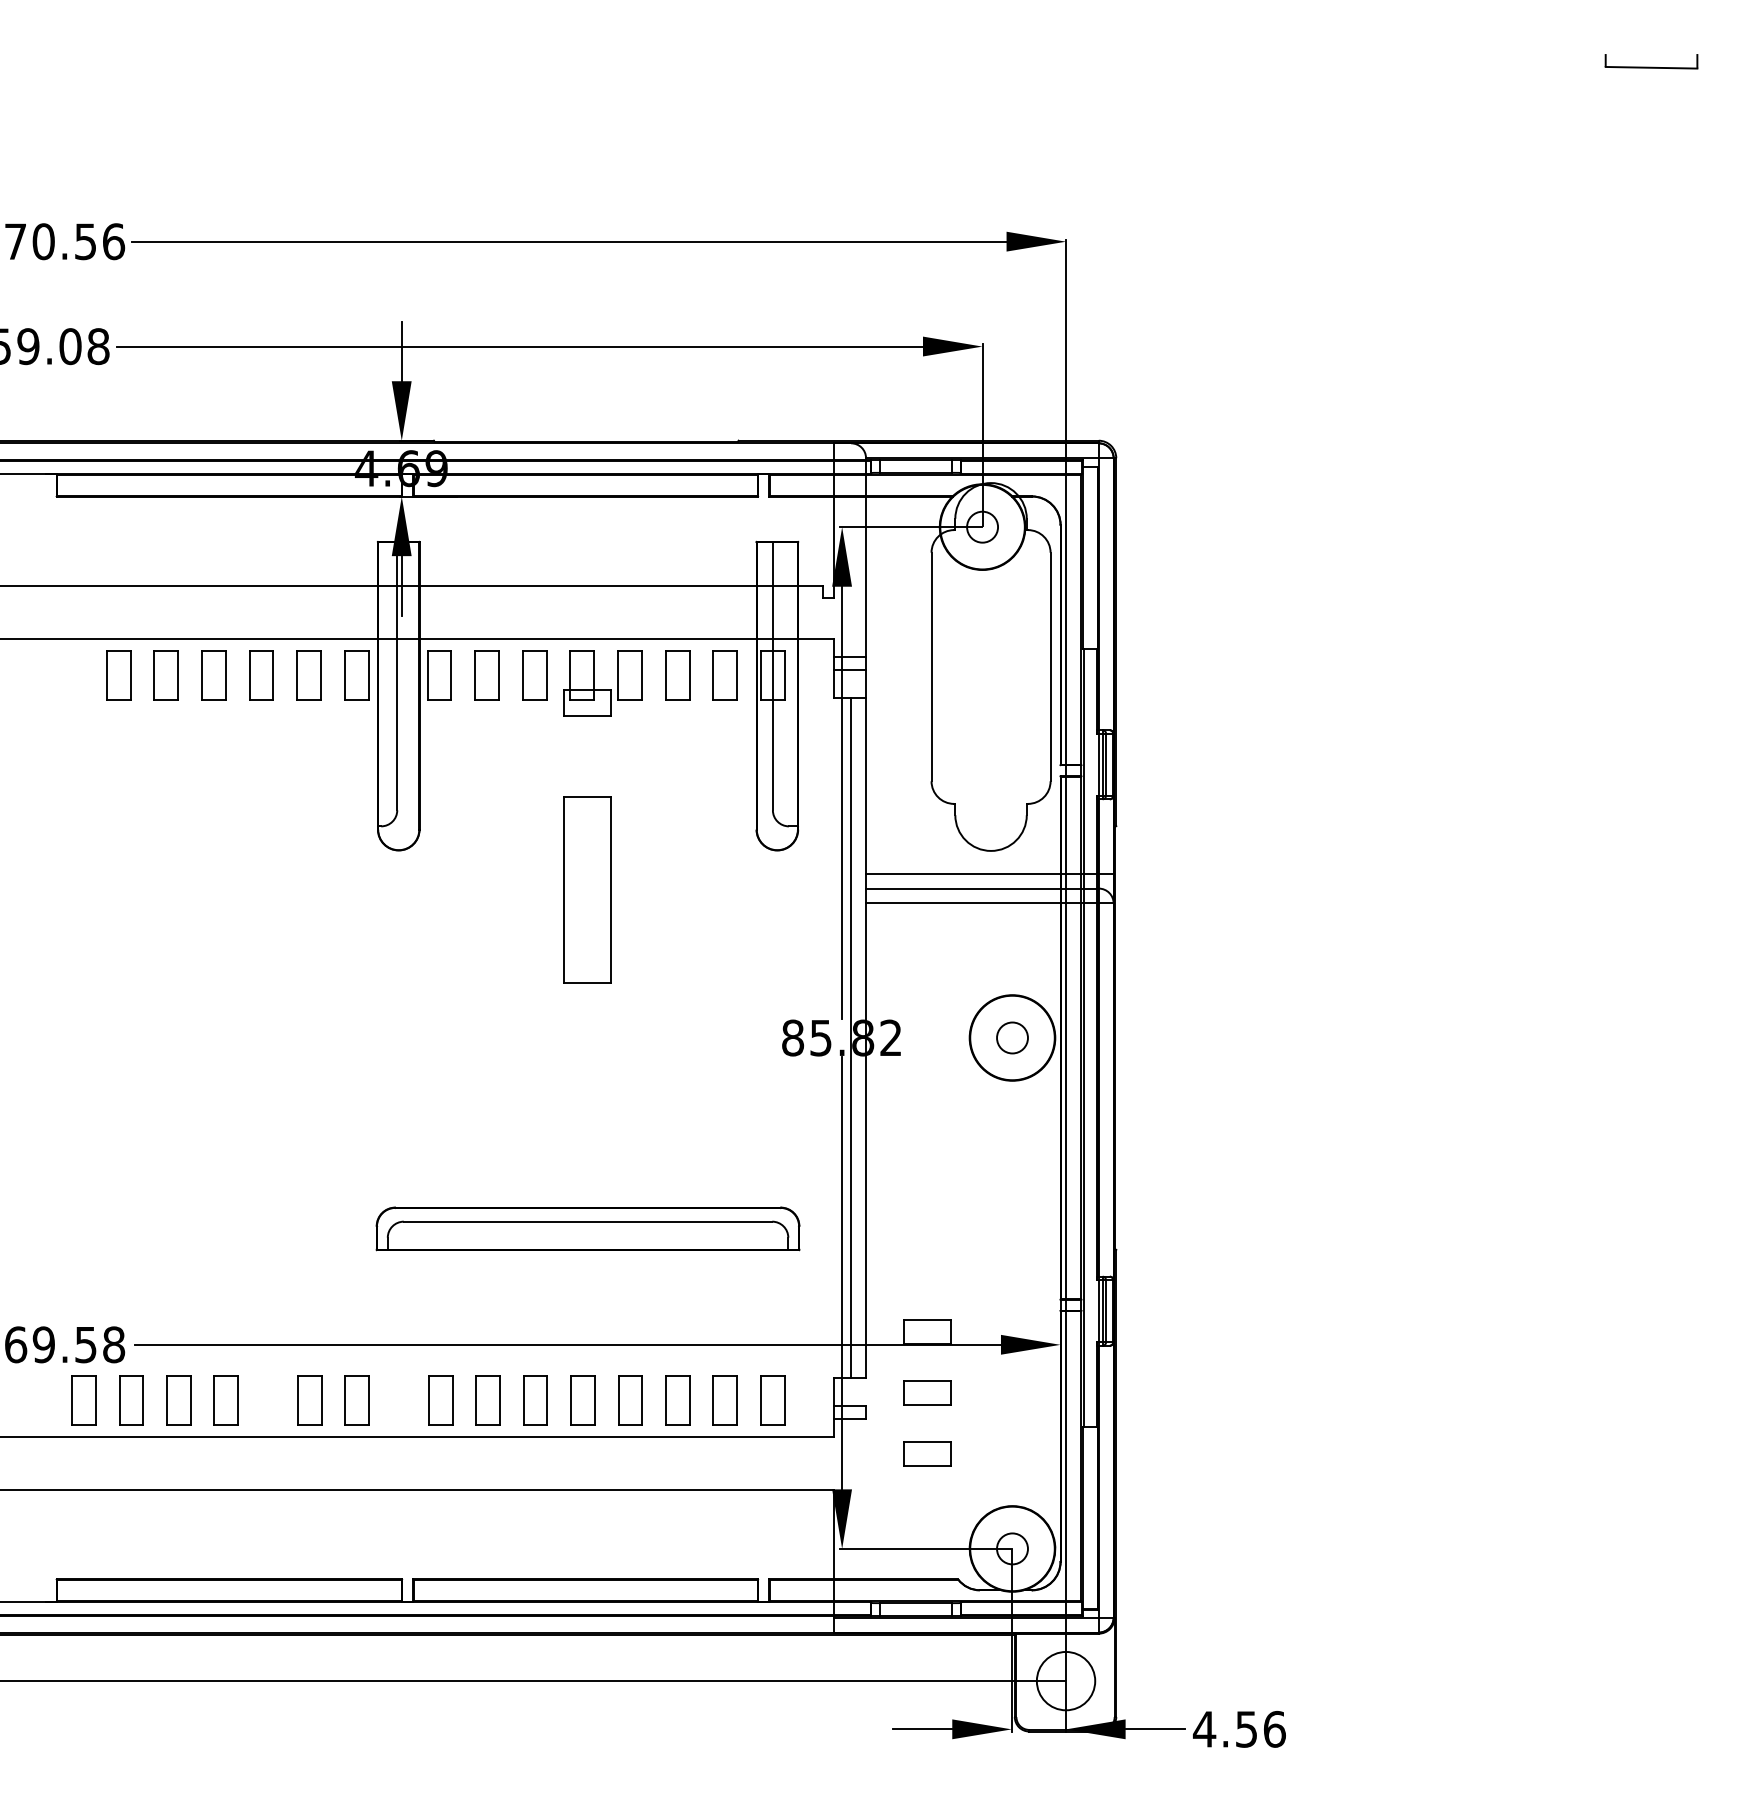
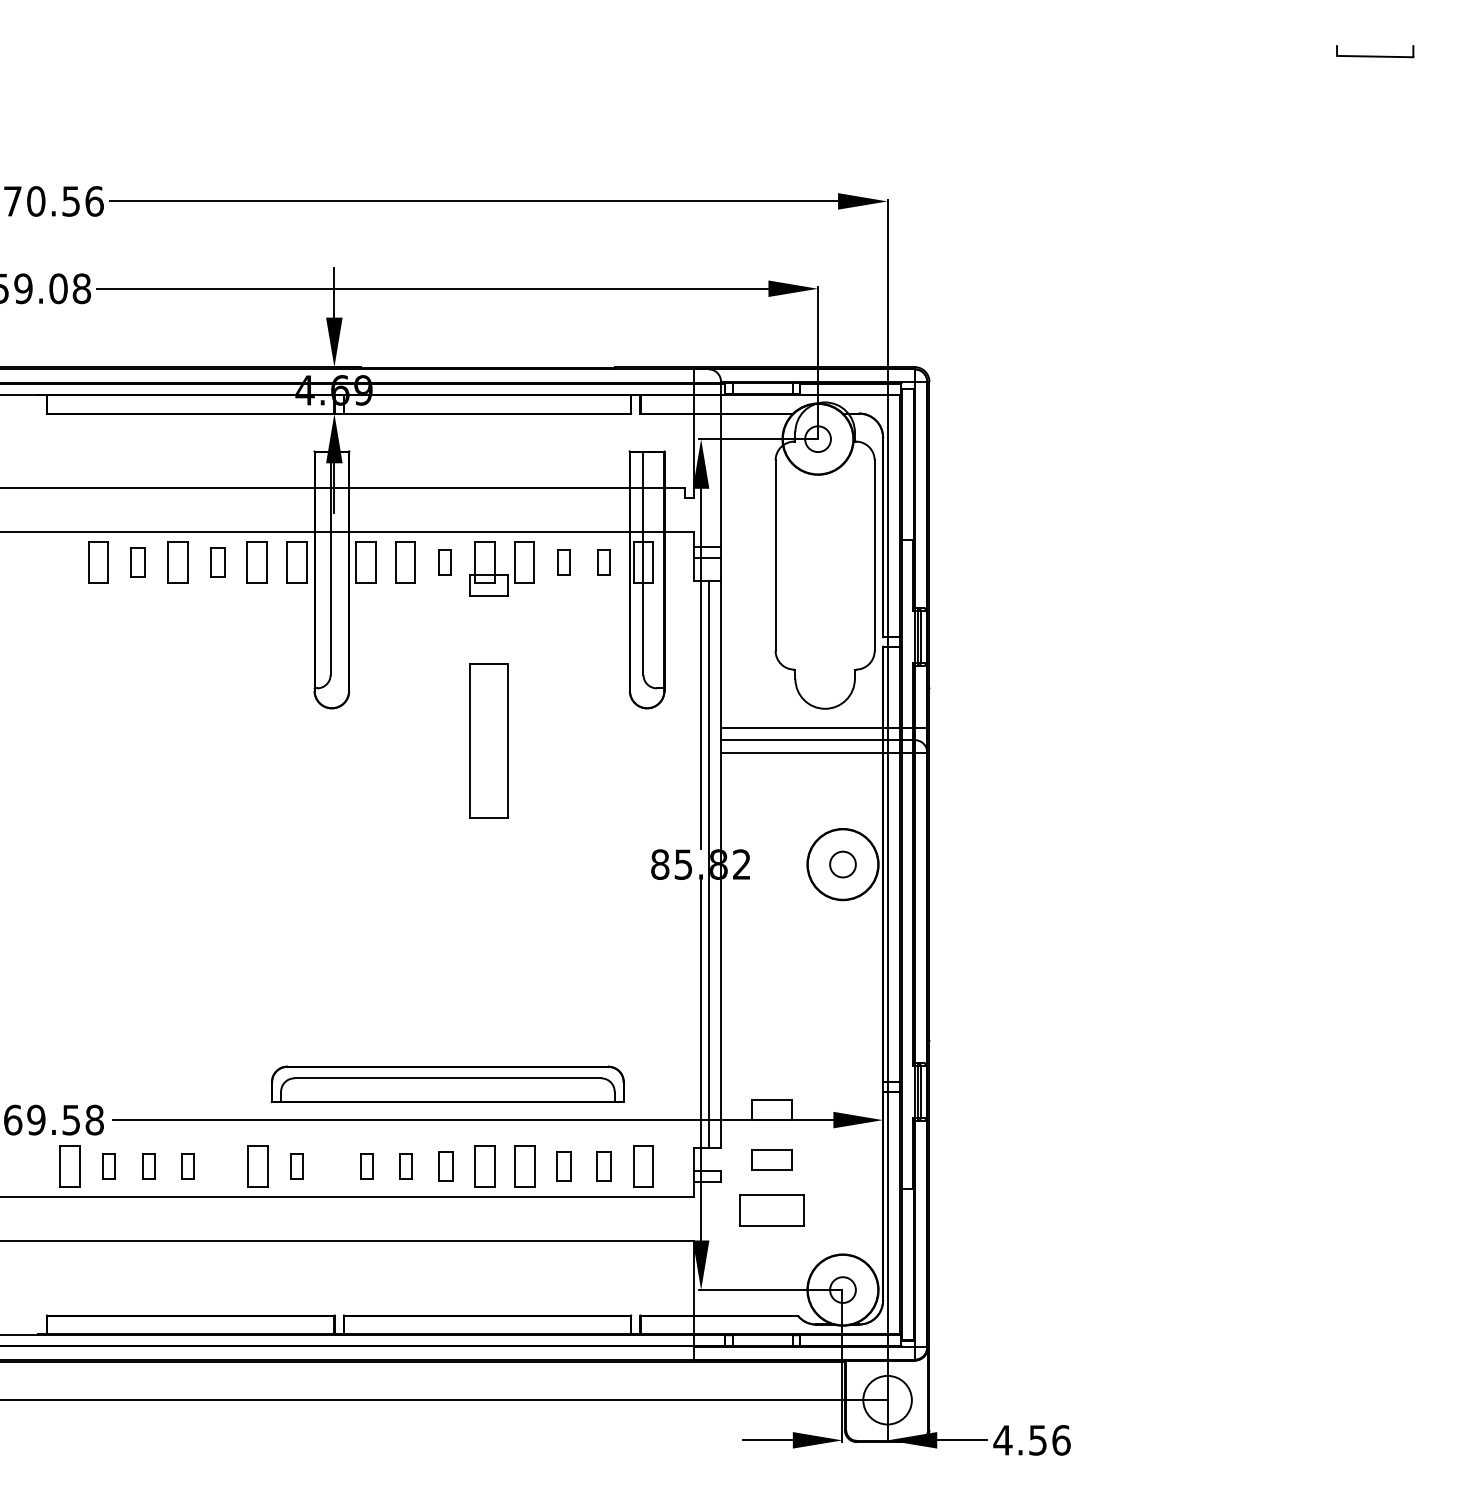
part: (165, 675) -> (137, 562), size x0.7
part: (261, 675) -> (217, 562), size x0.7
part: (534, 675) -> (444, 562), size x0.6
part: (677, 675) -> (564, 562), size x0.6
part: (724, 675) -> (603, 562), size x0.6
part: (587, 1228) -> (447, 1084), moved
part: (131, 1400) -> (109, 1166), size x0.6
part: (178, 1400) -> (148, 1166), size x0.6
part: (225, 1400) -> (187, 1166), size x0.6
part: (356, 1400) -> (296, 1166), size x0.6
part: (440, 1400) -> (366, 1166), size x0.6
part: (487, 1400) -> (405, 1166), size x0.6
part: (535, 1400) -> (445, 1166), size x0.7
part: (677, 1400) -> (564, 1166), size x0.7
part: (724, 1400) -> (603, 1166), size x0.7
part: (927, 1453) -> (772, 1210), size x1.6

